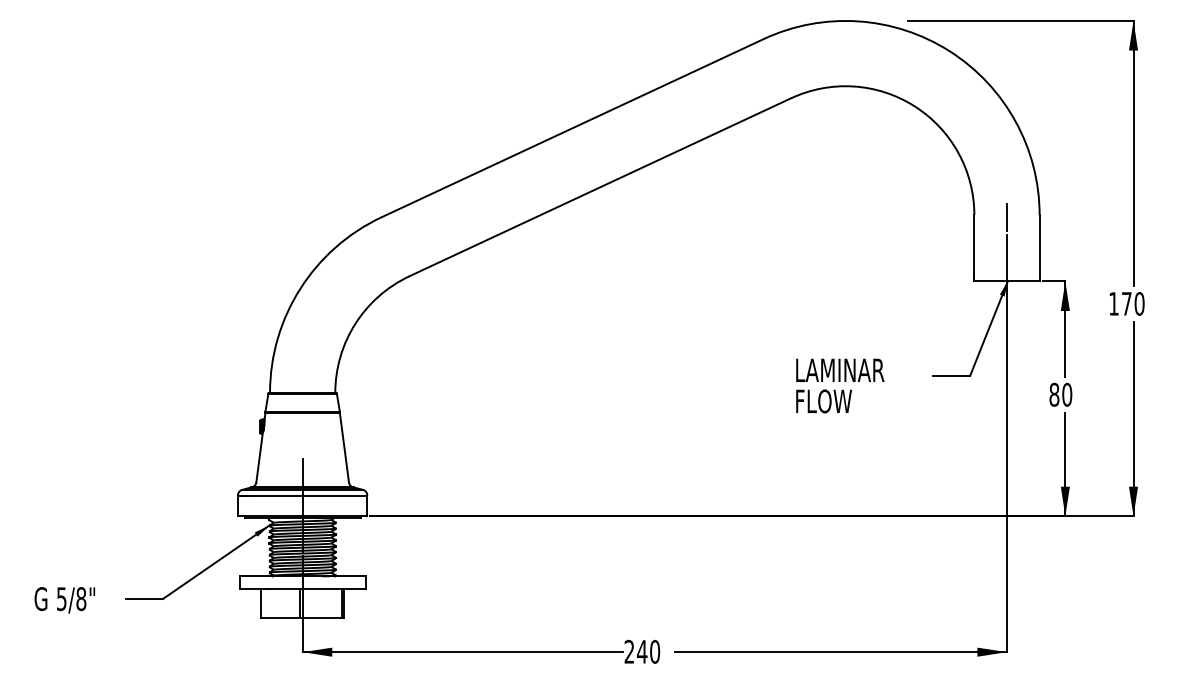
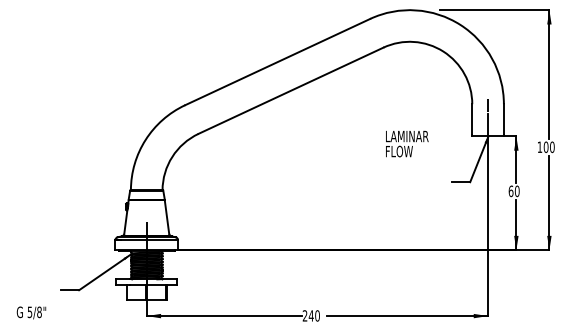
text: (1125, 302) -> (545, 146), 170 -> 100
text: (840, 384) -> (407, 143), moved
text: (1053, 393) -> (510, 190), 80 -> 60
text: (64, 599) -> (31, 312), moved

